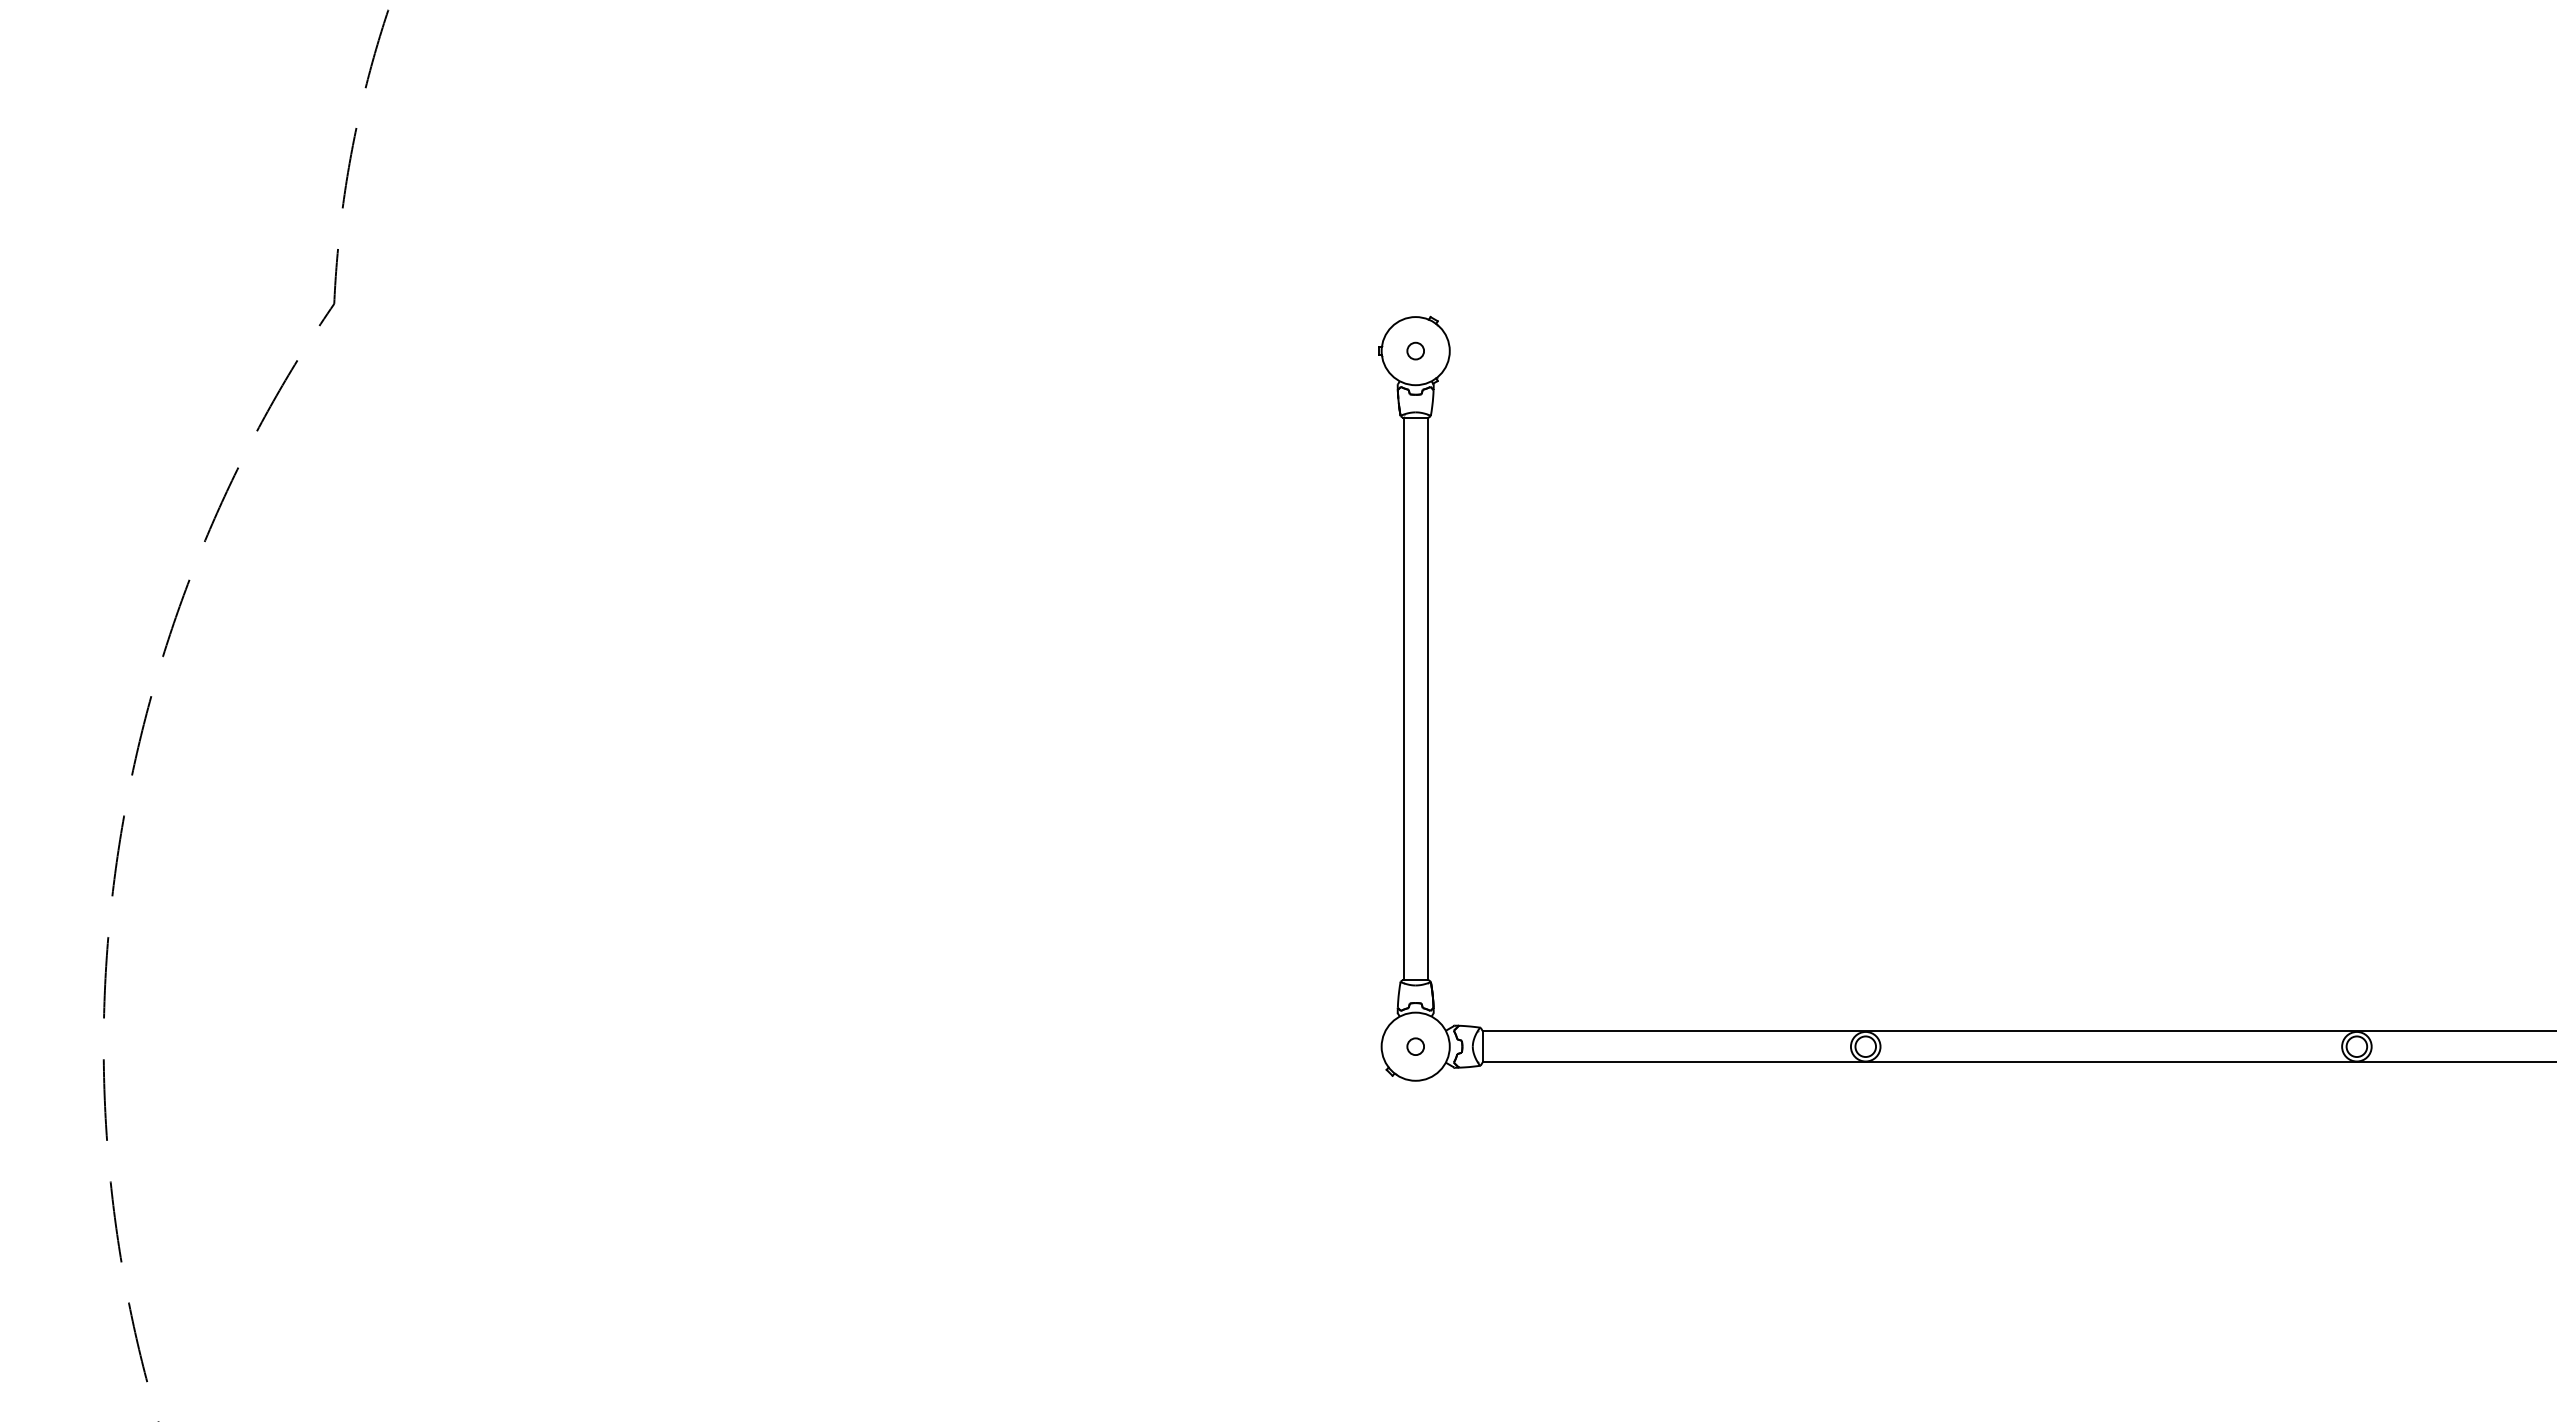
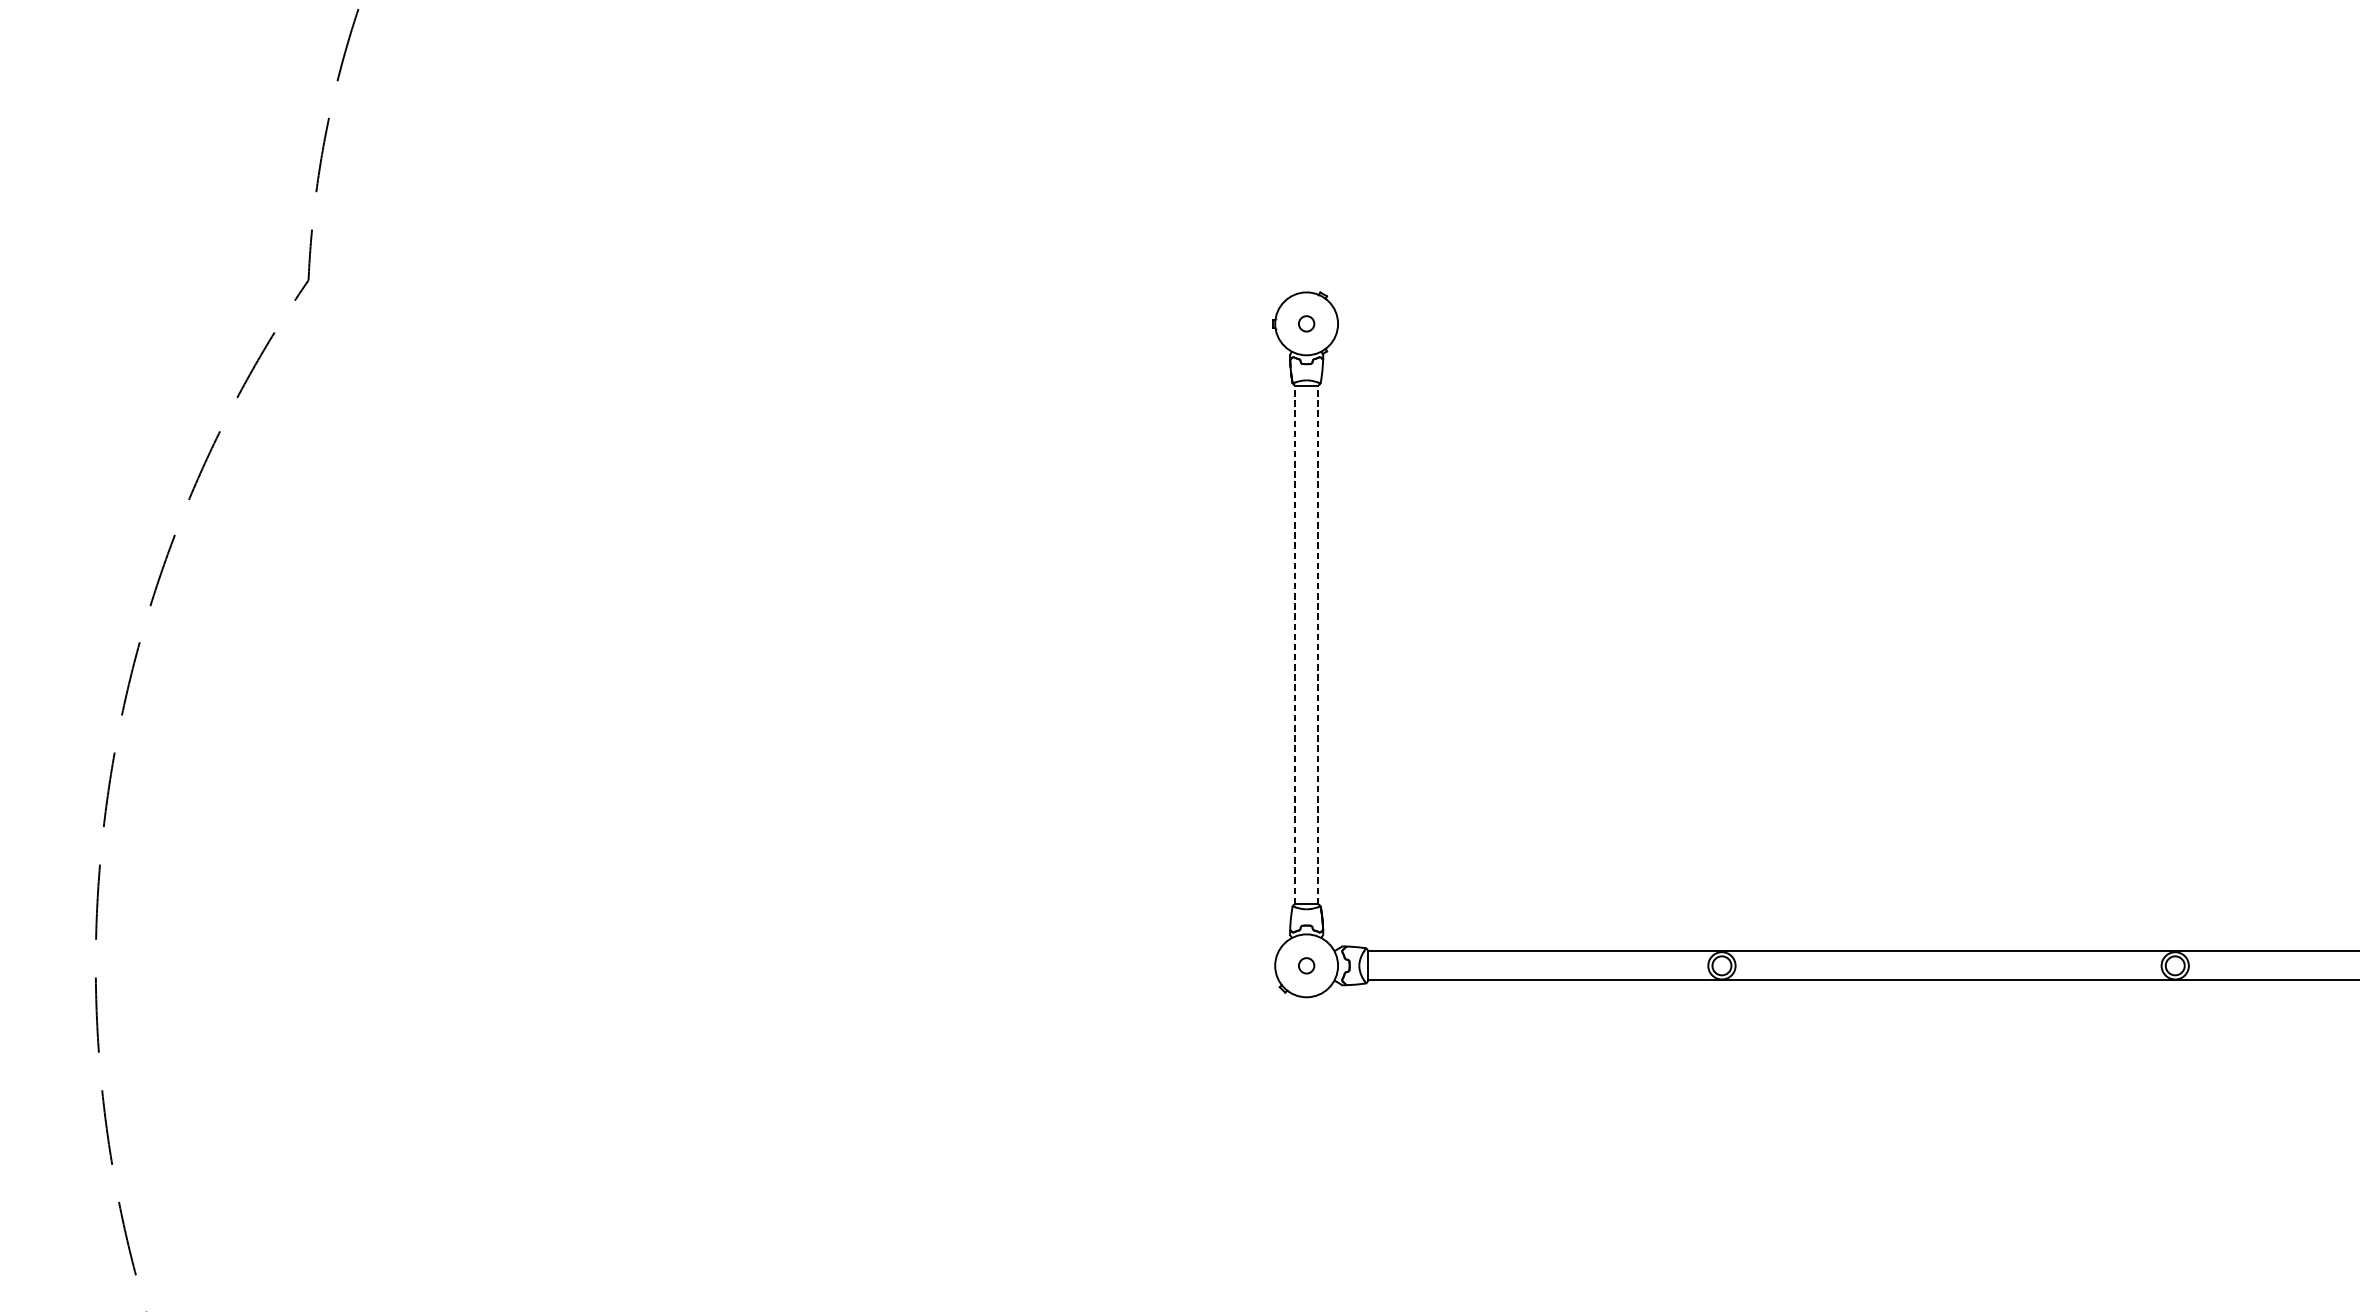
line: (1403, 698) -> (1295, 644), solid -> dashed
line: (1427, 698) -> (1317, 644), solid -> dashed

